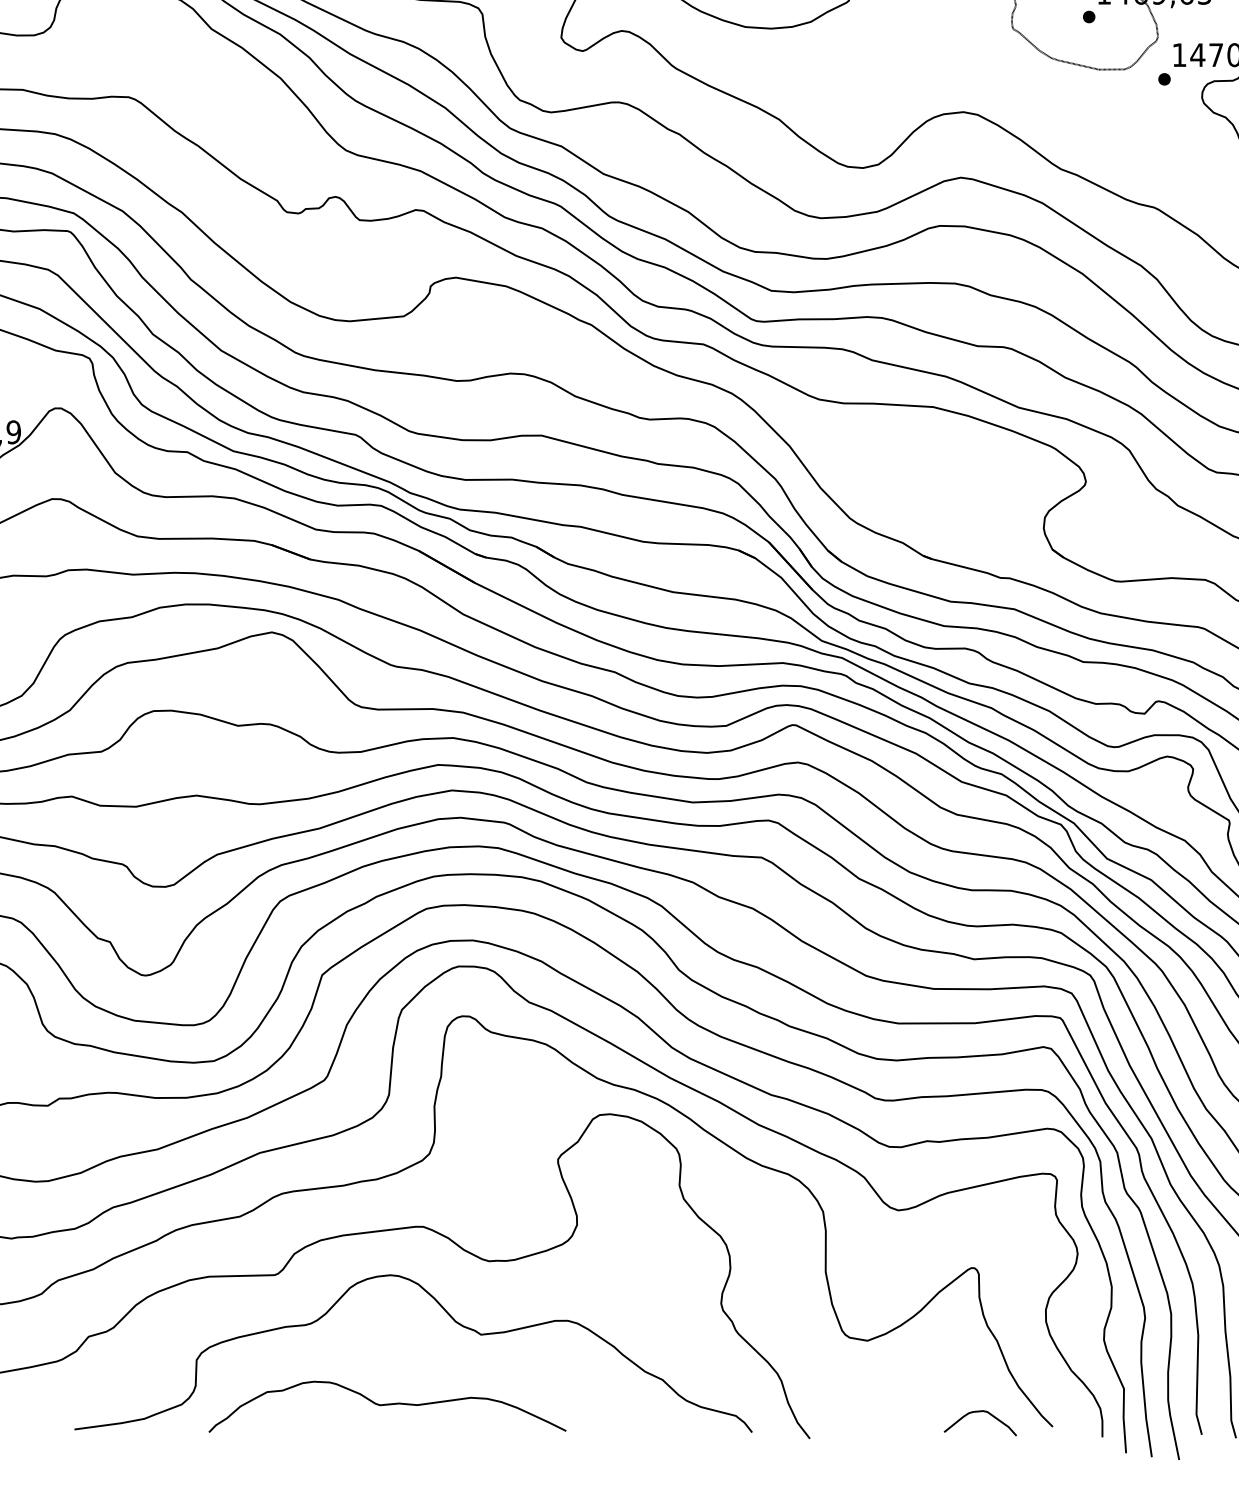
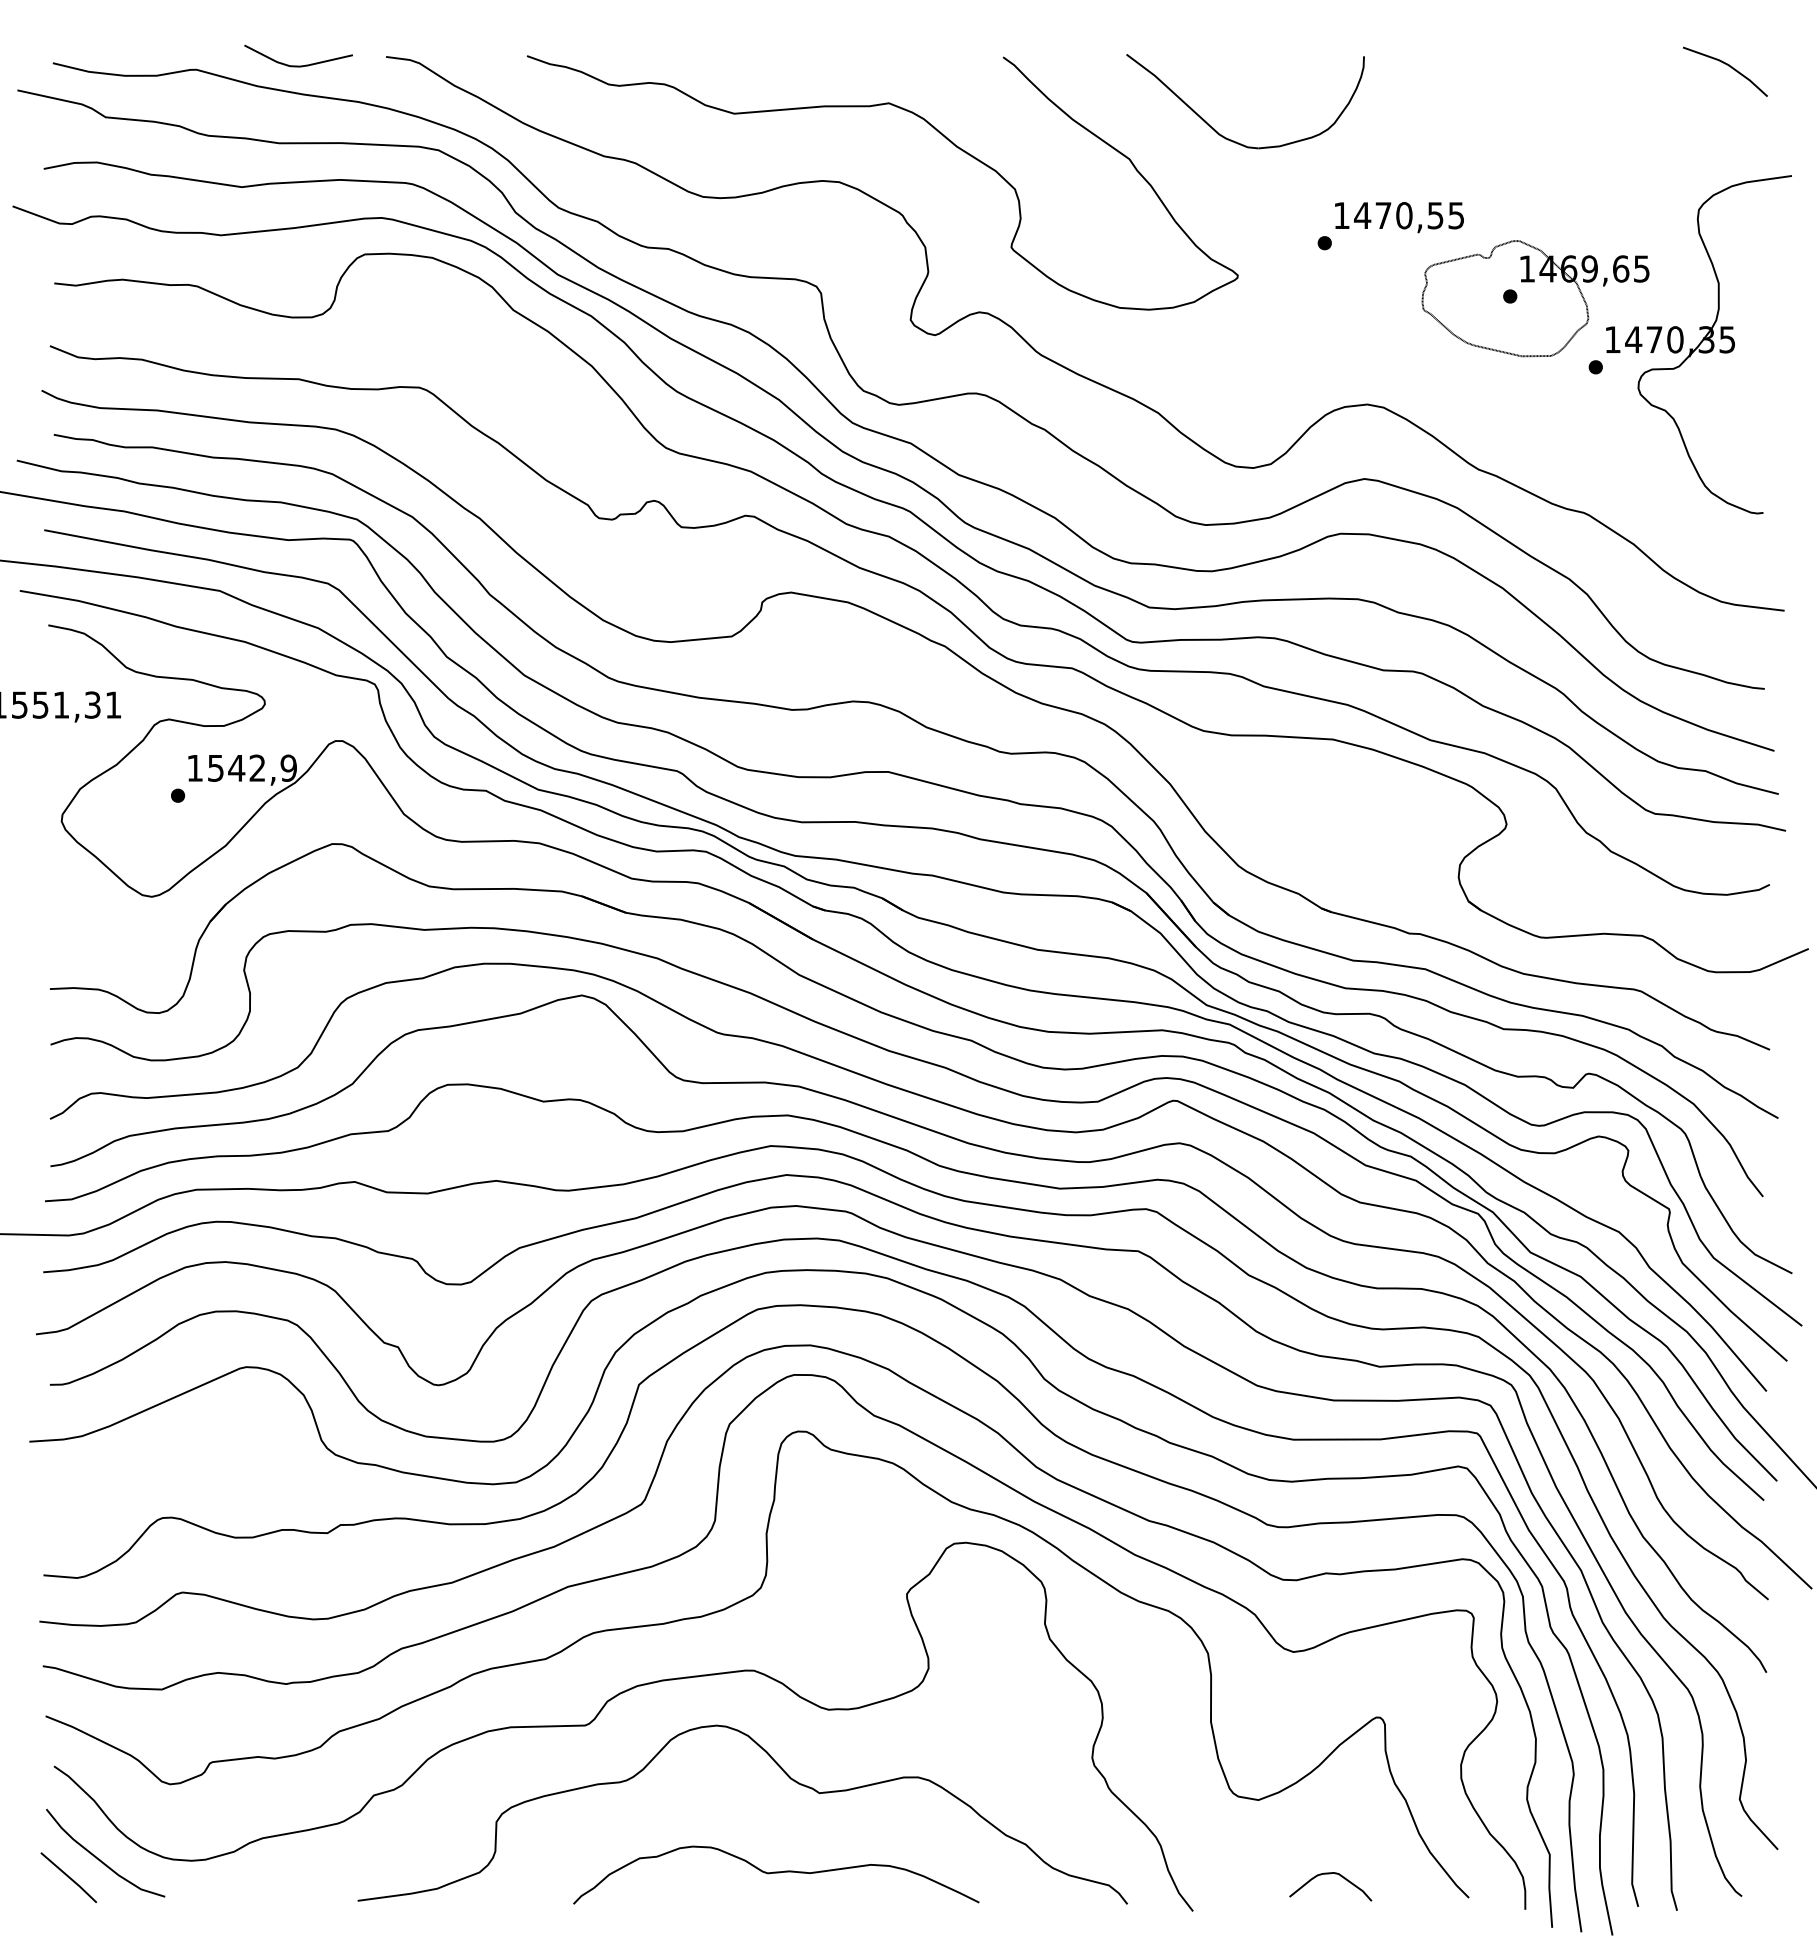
curve: (387, 1405) -> (776, 1873), moved
curve: (980, 1412) -> (1330, 1874), moved

